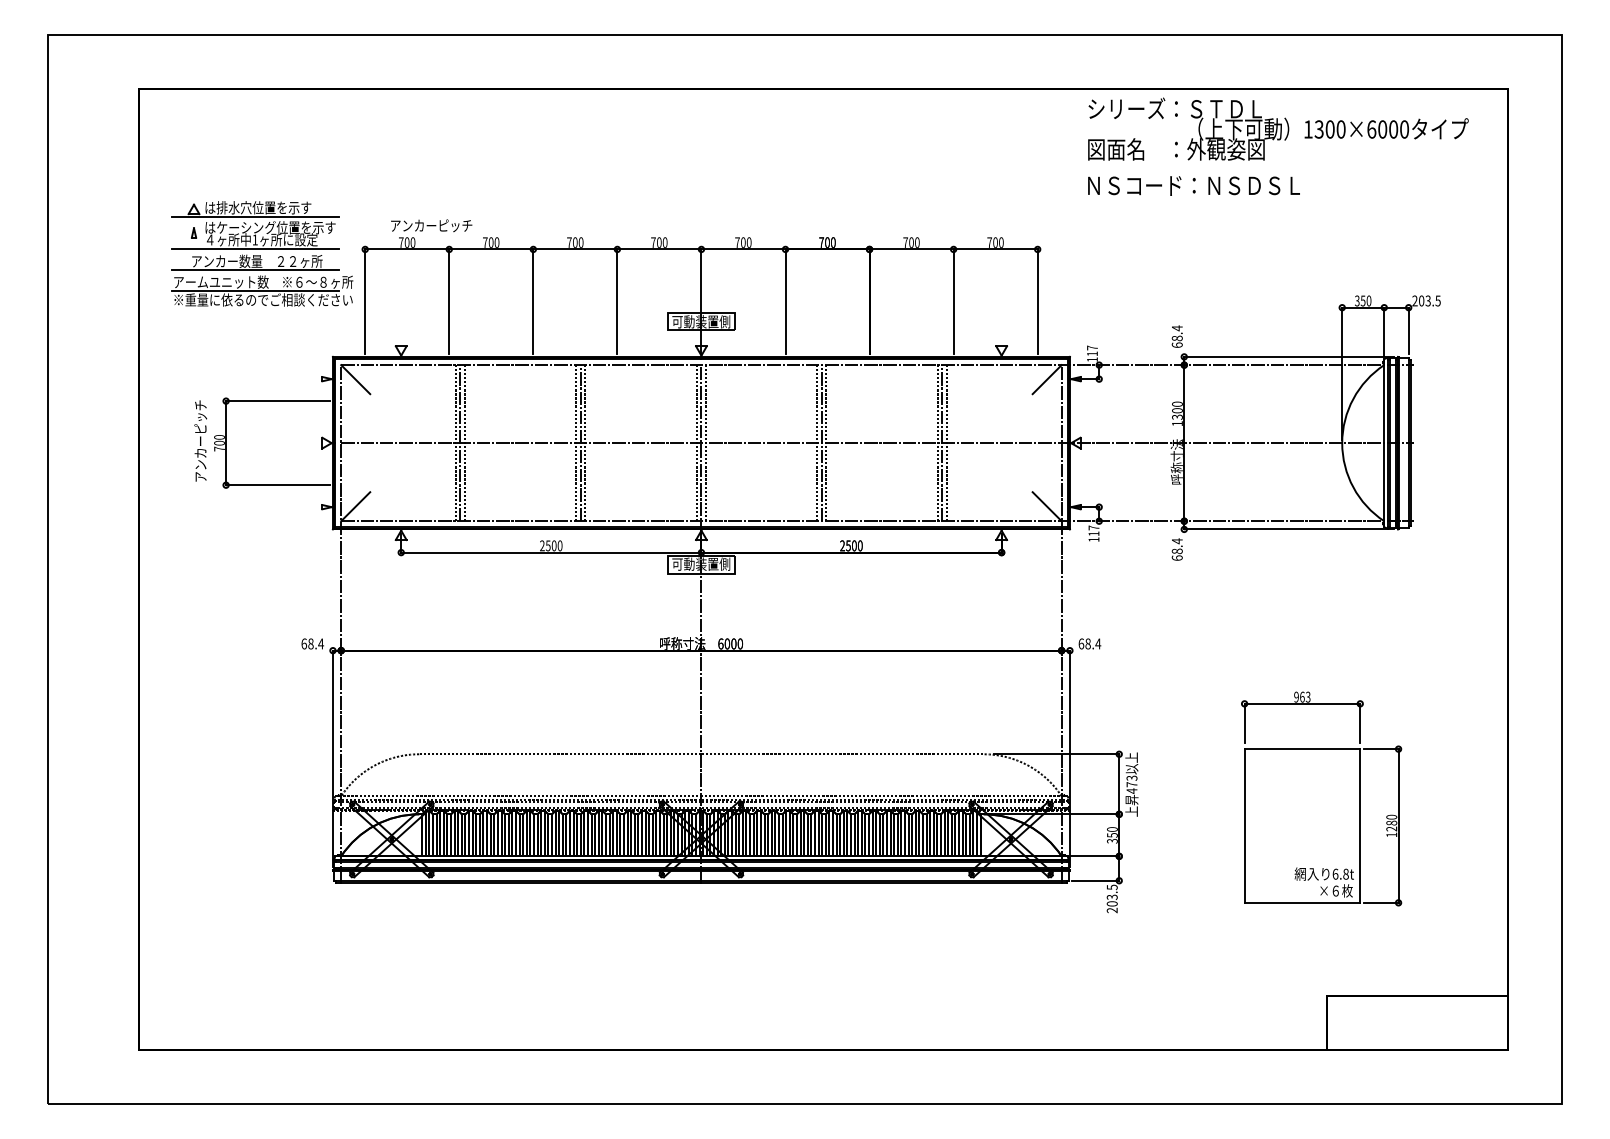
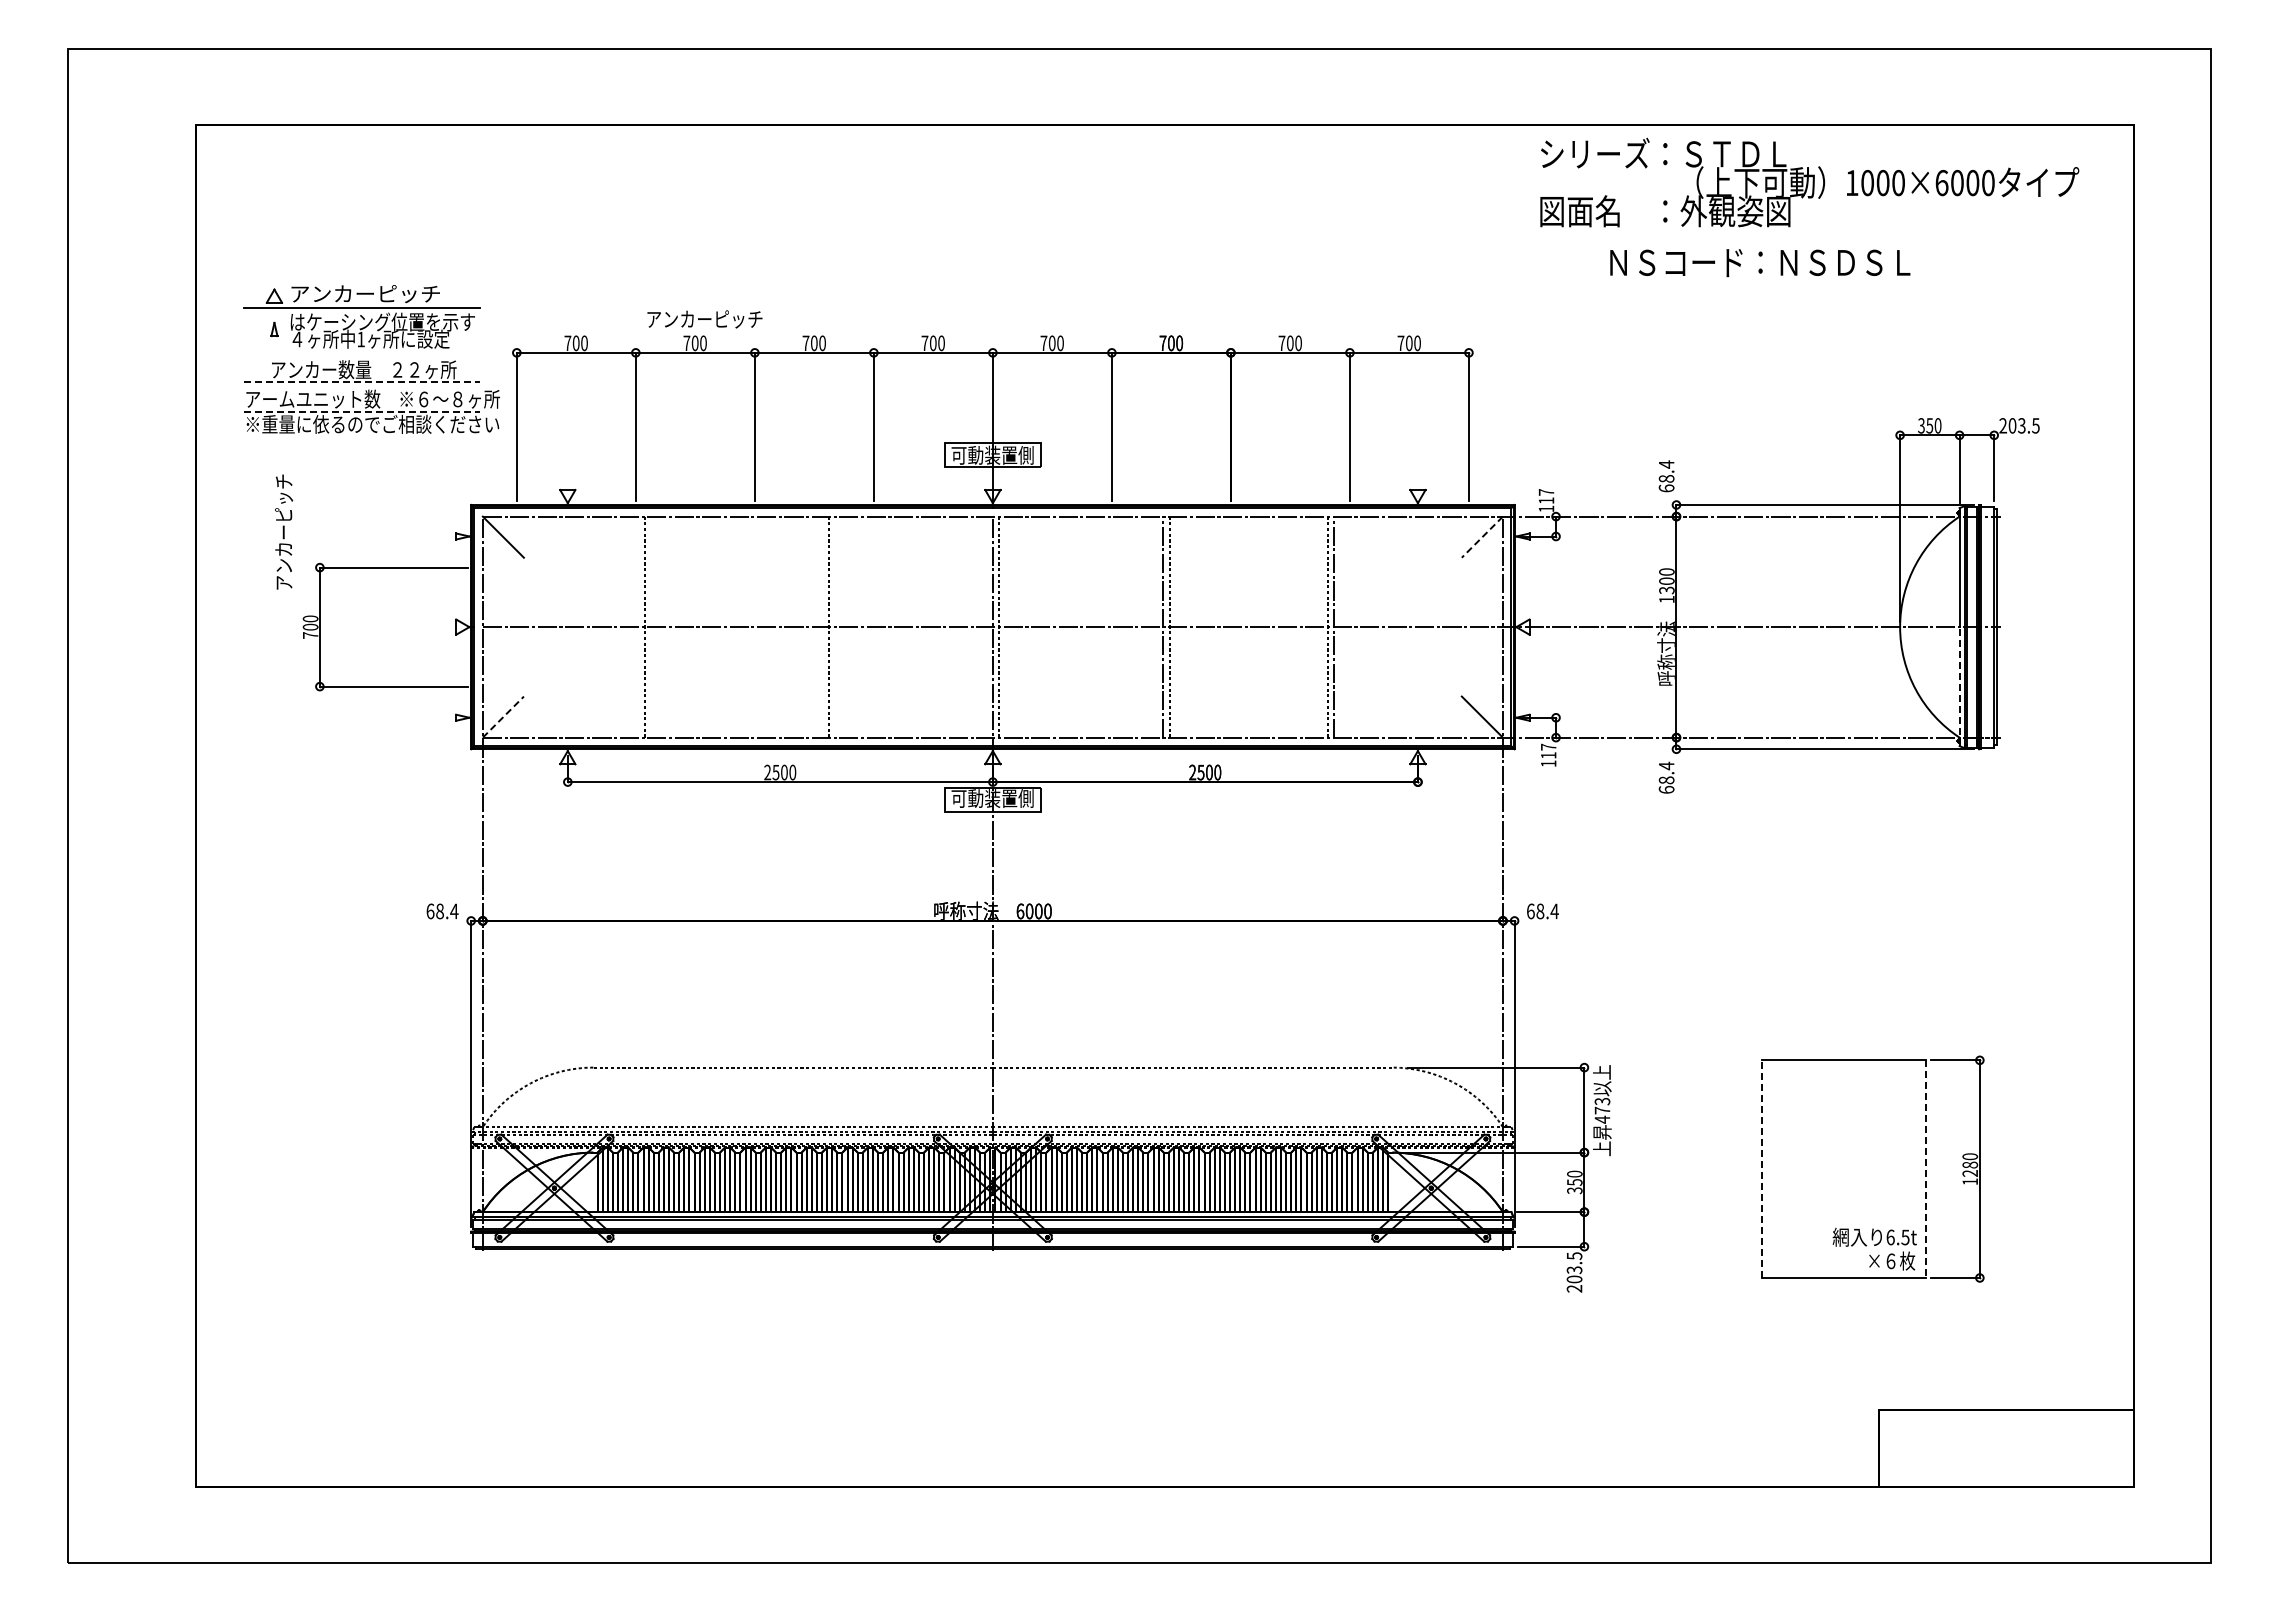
text: (1319, 129) -> (1867, 183), 1300×6000 -> 1000×6000
text: (1194, 186) -> (1760, 263), moved
text: (258, 207) -> (365, 293), は排水穴位置を示す -> アンカーピッチ
text: (431, 225) -> (704, 319), moved
line: (255, 249) -> (361, 352), removed
line: (255, 270) -> (361, 382), solid -> dashed
line: (255, 290) -> (361, 411), solid -> dashed
line: (1047, 379) -> (1482, 537), solid -> dashed
text: (201, 440) -> (284, 531), moved
line: (460, 442) -> (651, 626), removed
line: (465, 442) -> (658, 626), removed
line: (576, 442) -> (815, 626), removed
line: (581, 442) -> (822, 626), removed
line: (696, 442) -> (986, 626), removed
line: (817, 442) -> (1157, 626), removed
line: (946, 442) -> (1340, 626), removed
line: (1384, 485) -> (1959, 686), solid -> dashed
line: (355, 506) -> (503, 716), solid -> dashed
part: (1302, 704) -> (1843, 996), removed
line: (1244, 826) -> (1761, 1169), solid -> dashed
line: (1360, 826) -> (1925, 1169), solid -> dashed
text: (1346, 874) -> (1905, 1237), 6.8t -> 6.5t

